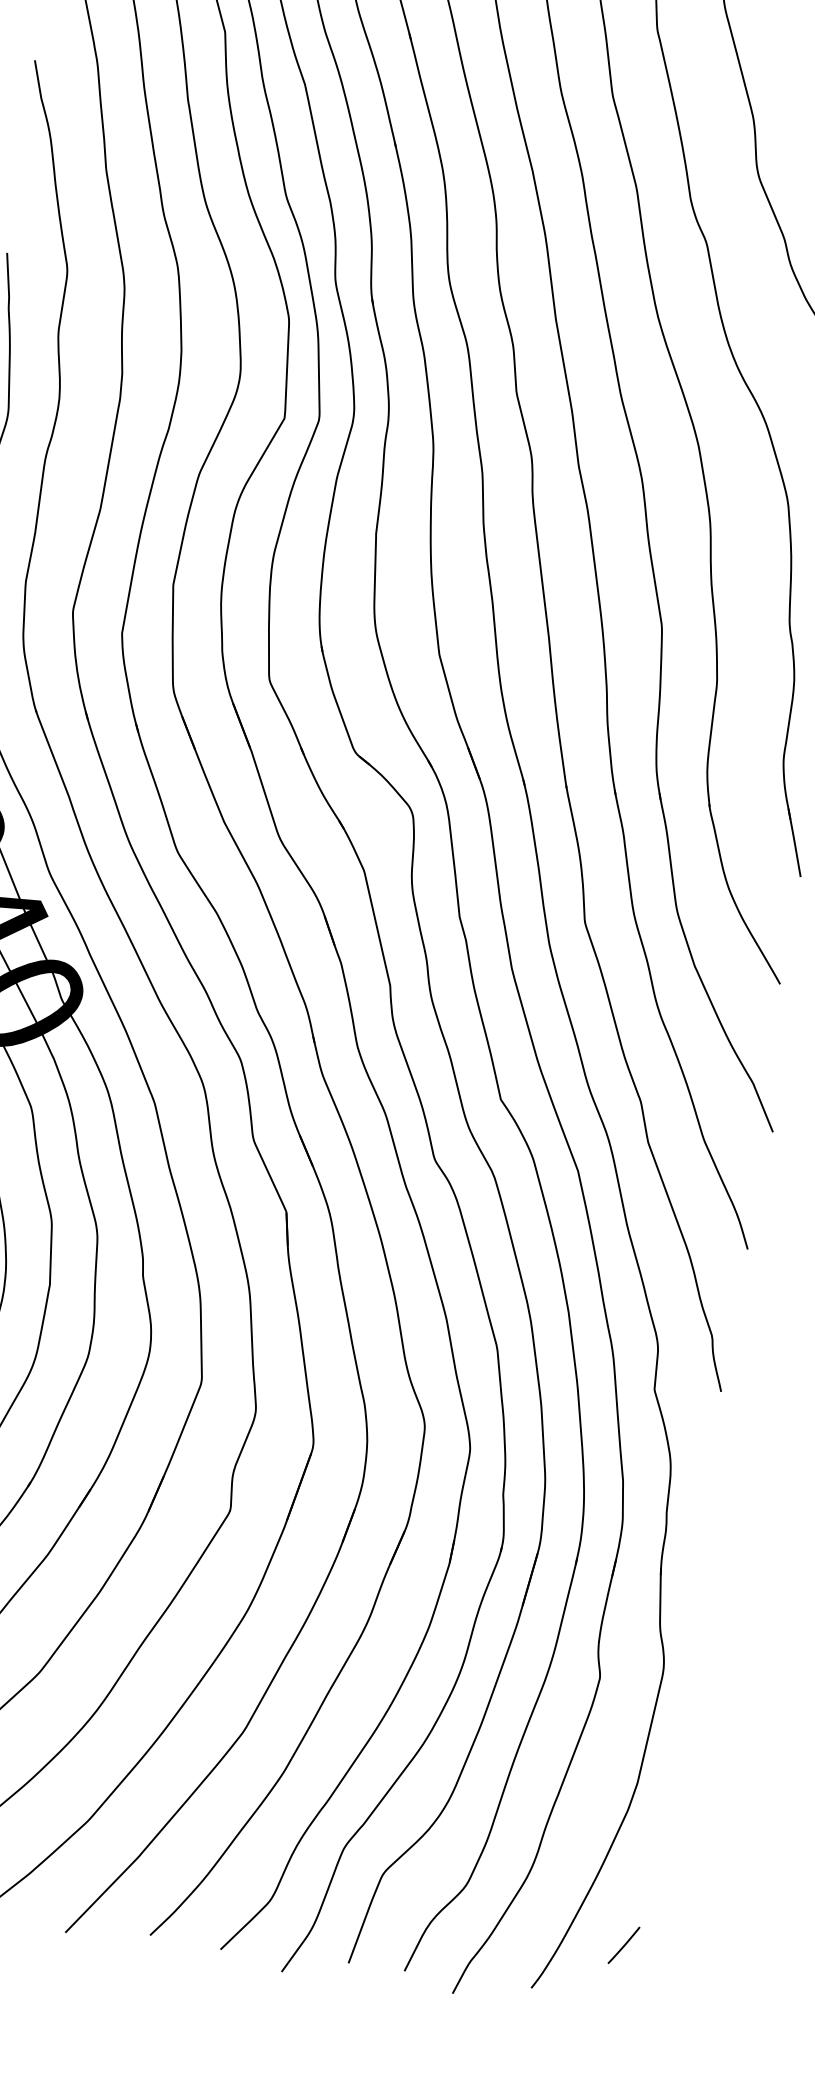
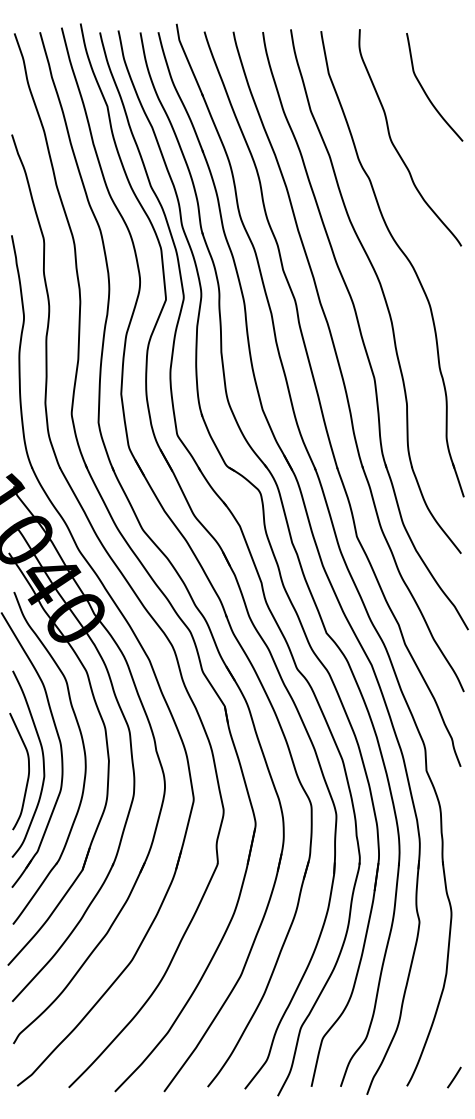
line: (624, 1945) -> (454, 1077), moved

